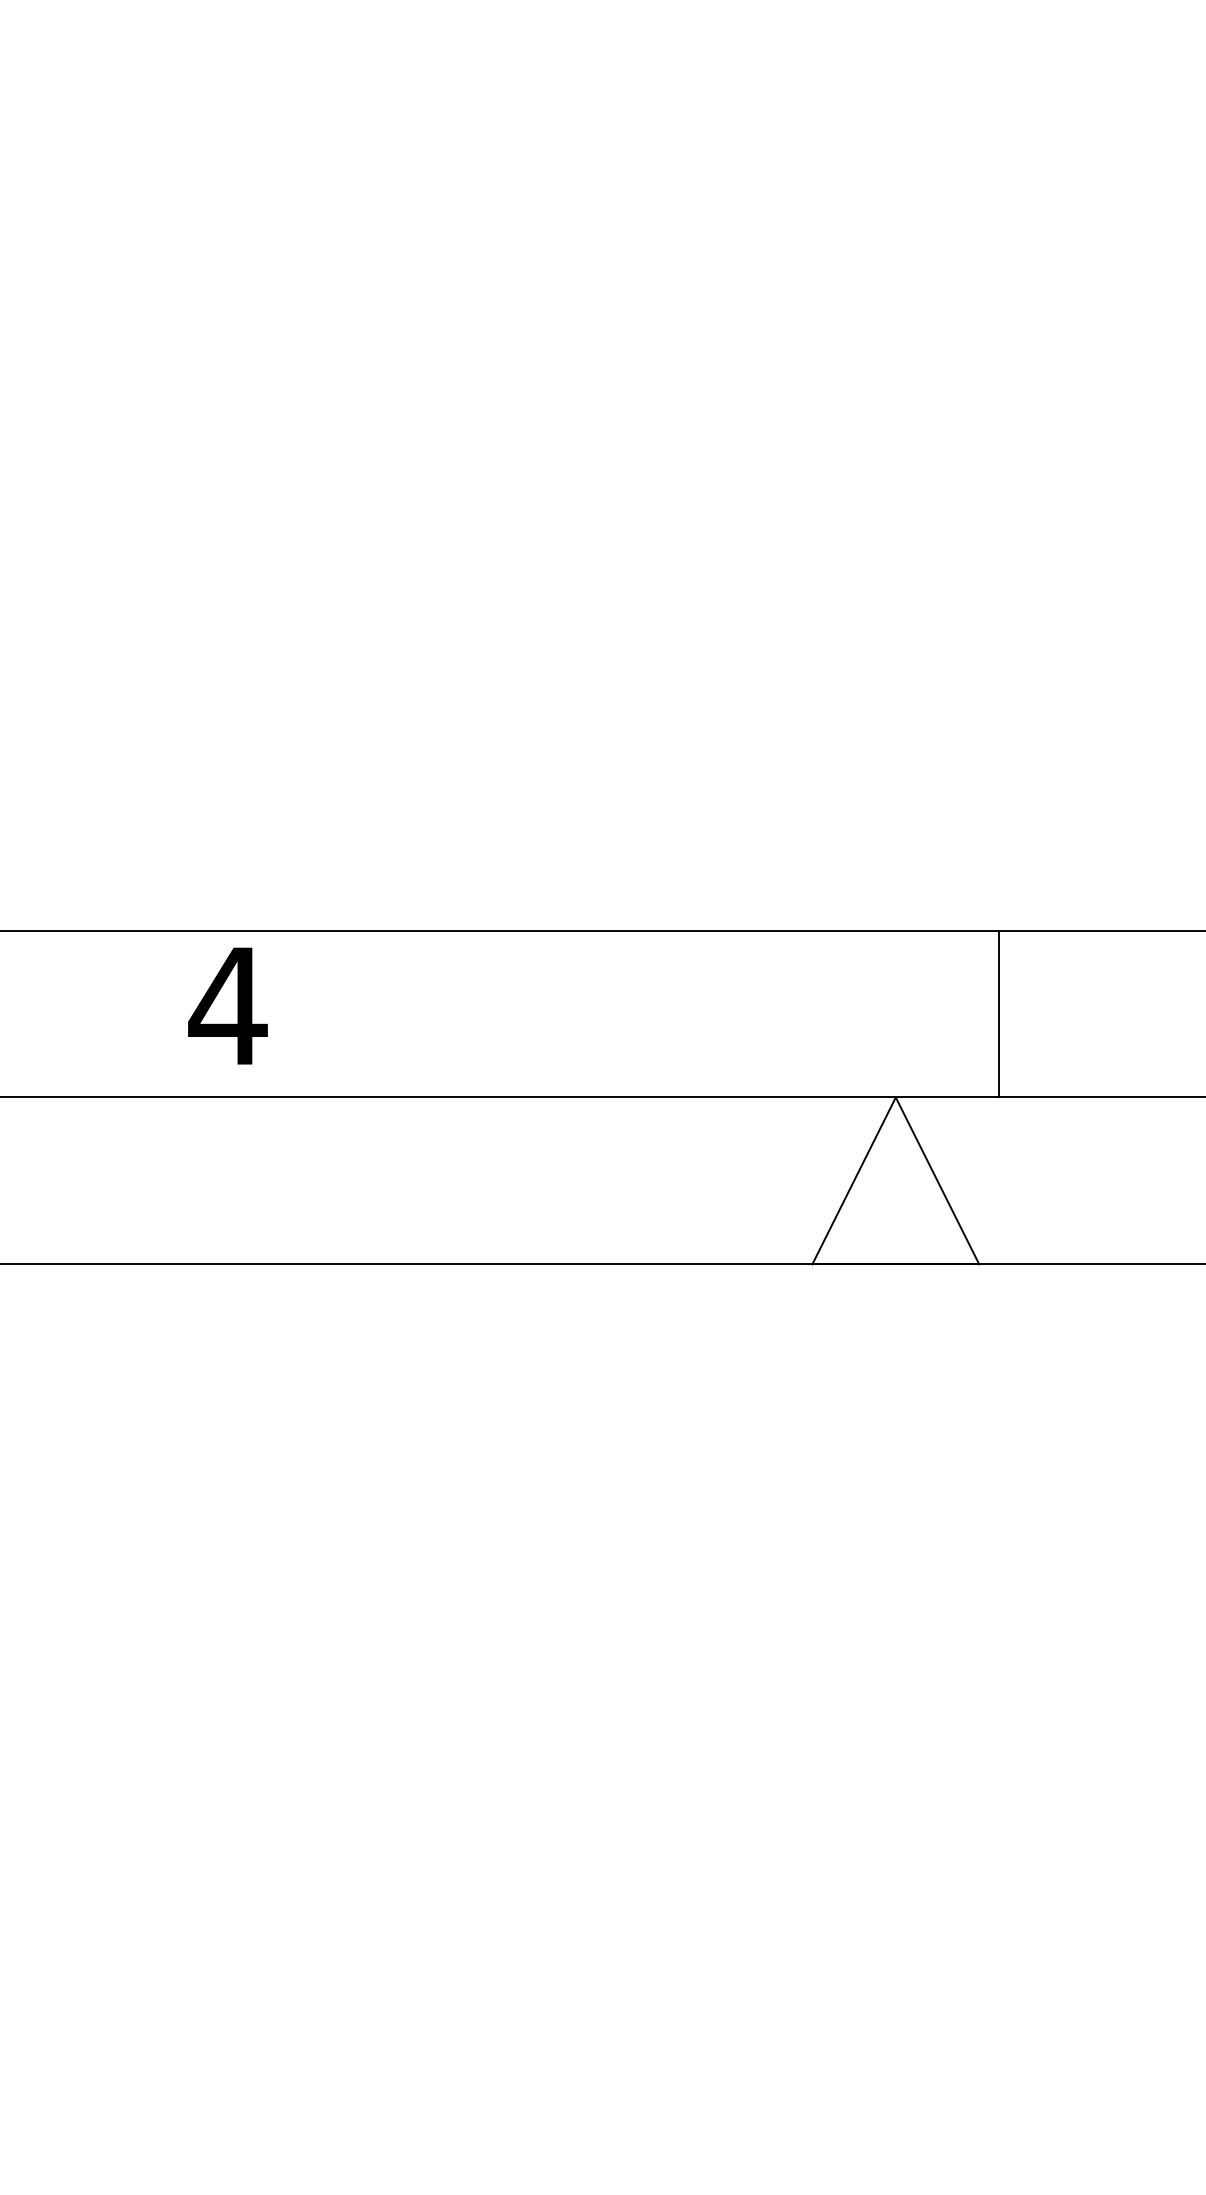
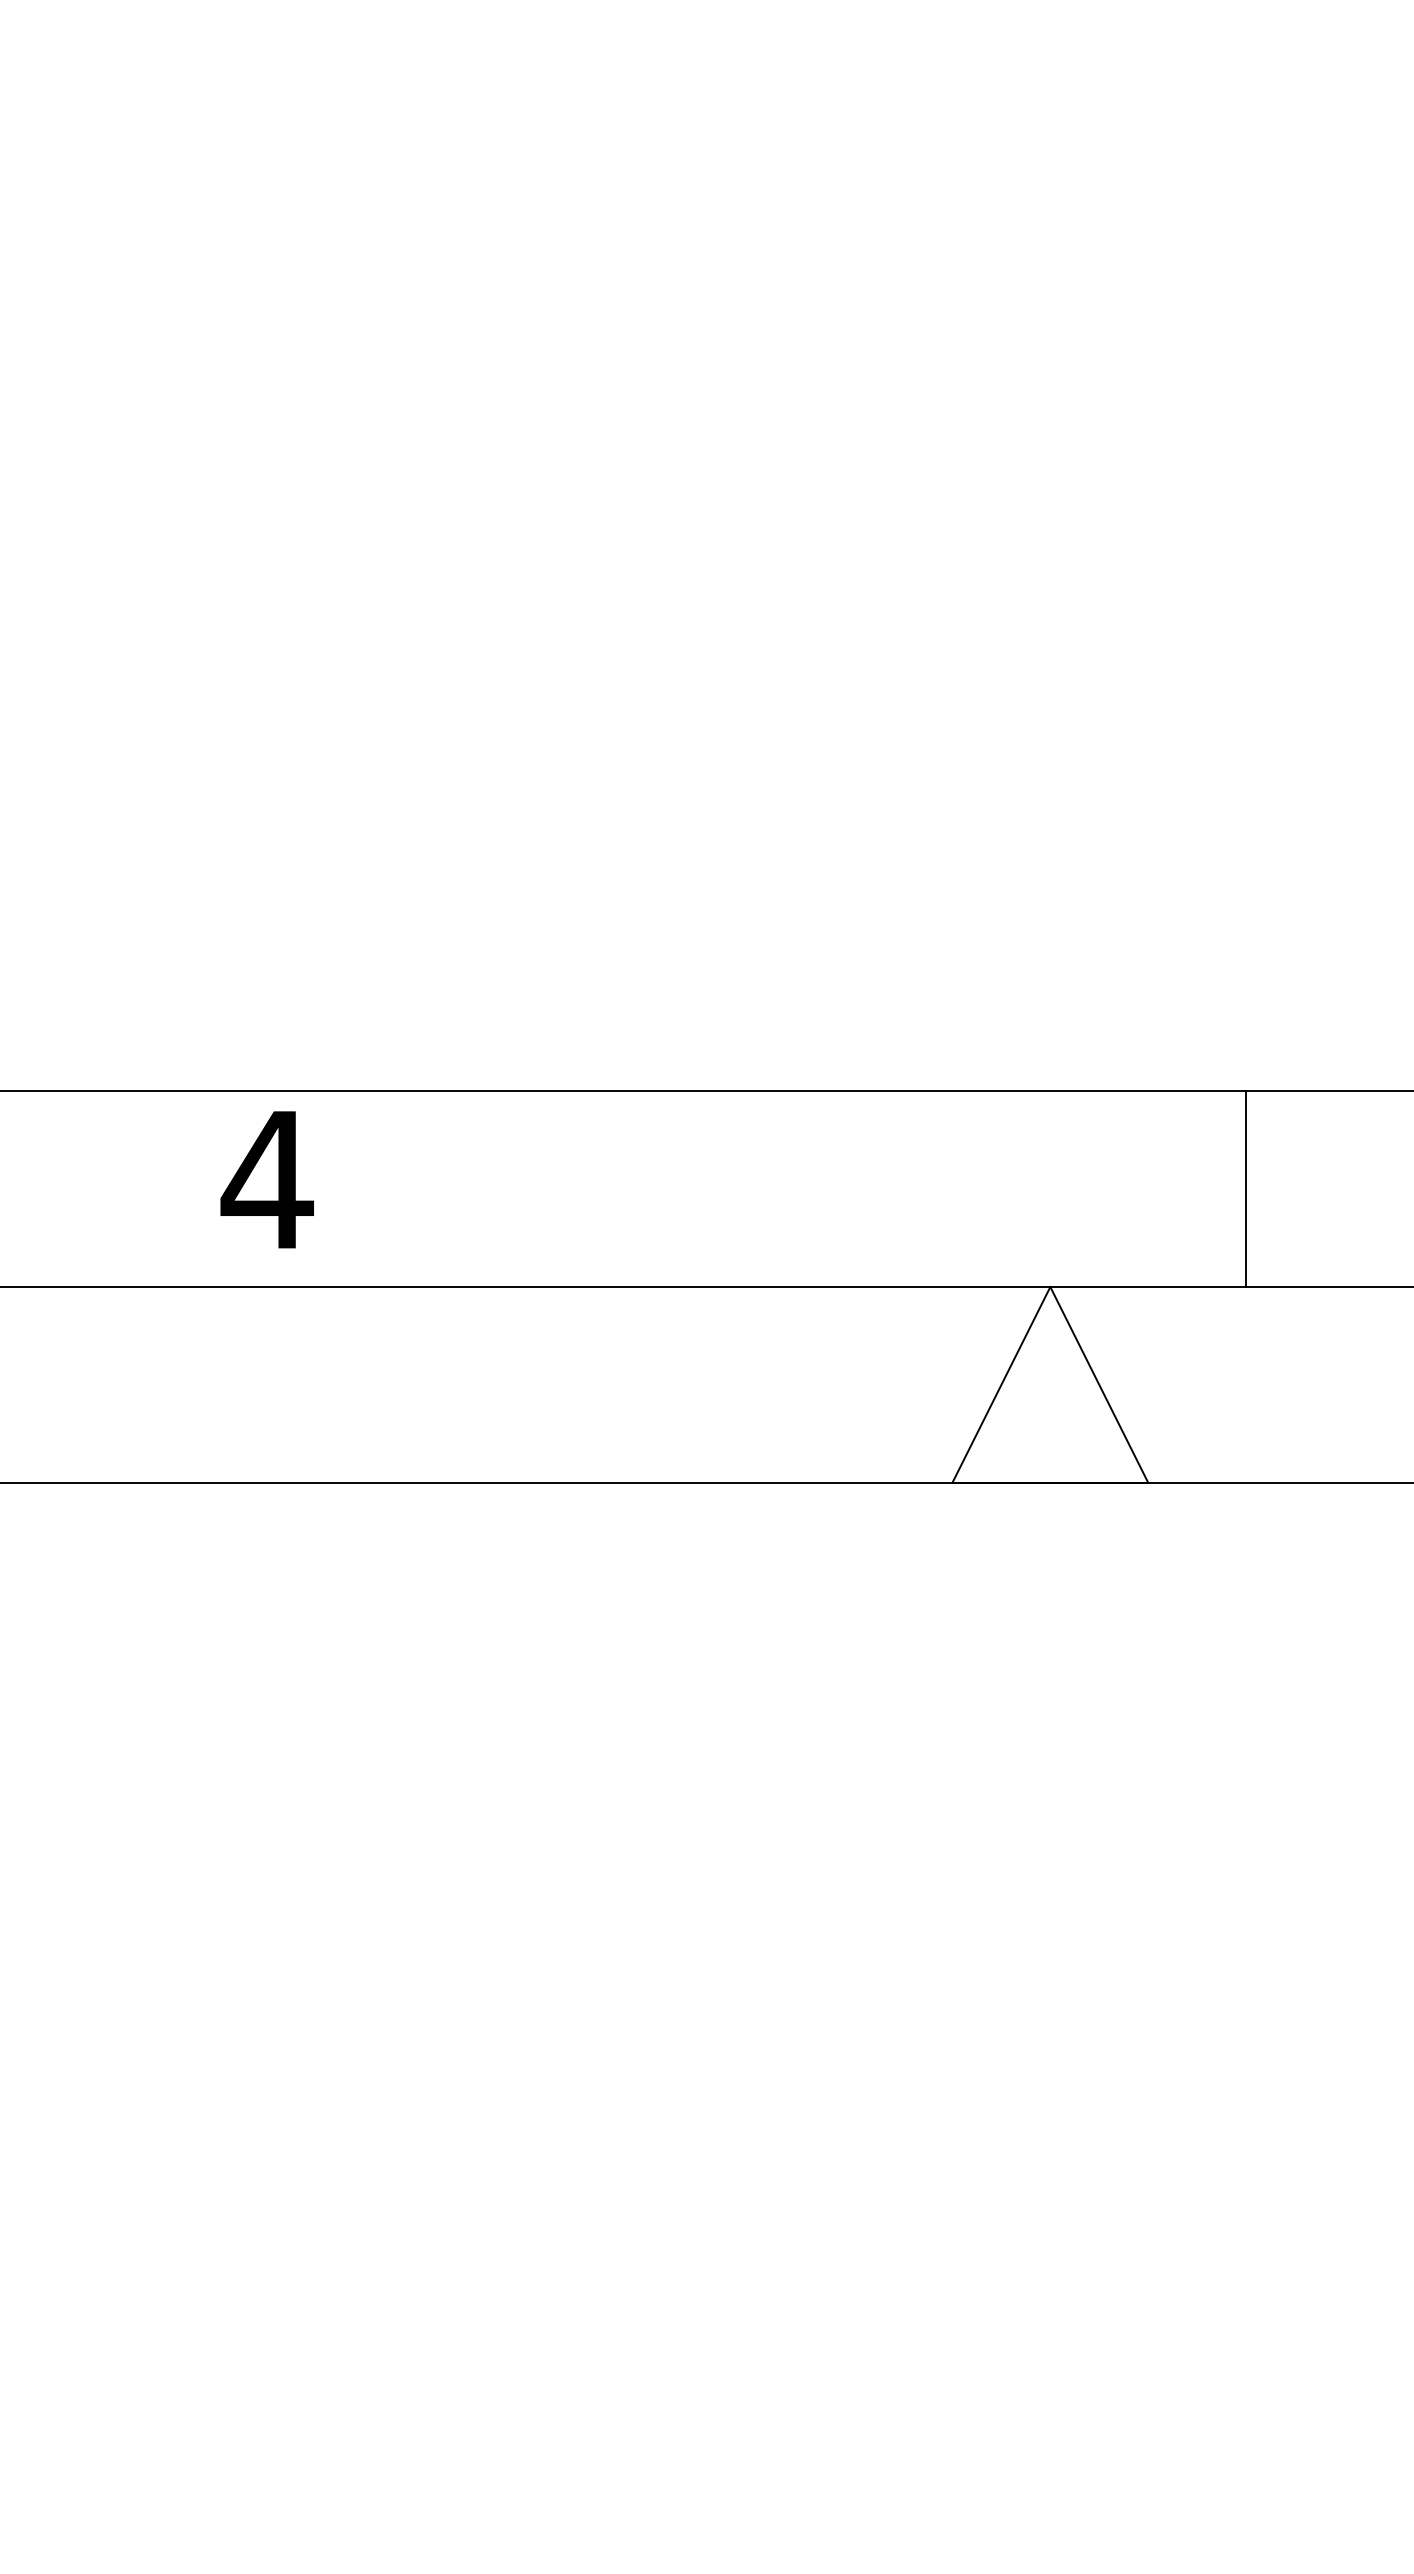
line: (999, 1013) -> (1246, 1188), moved

